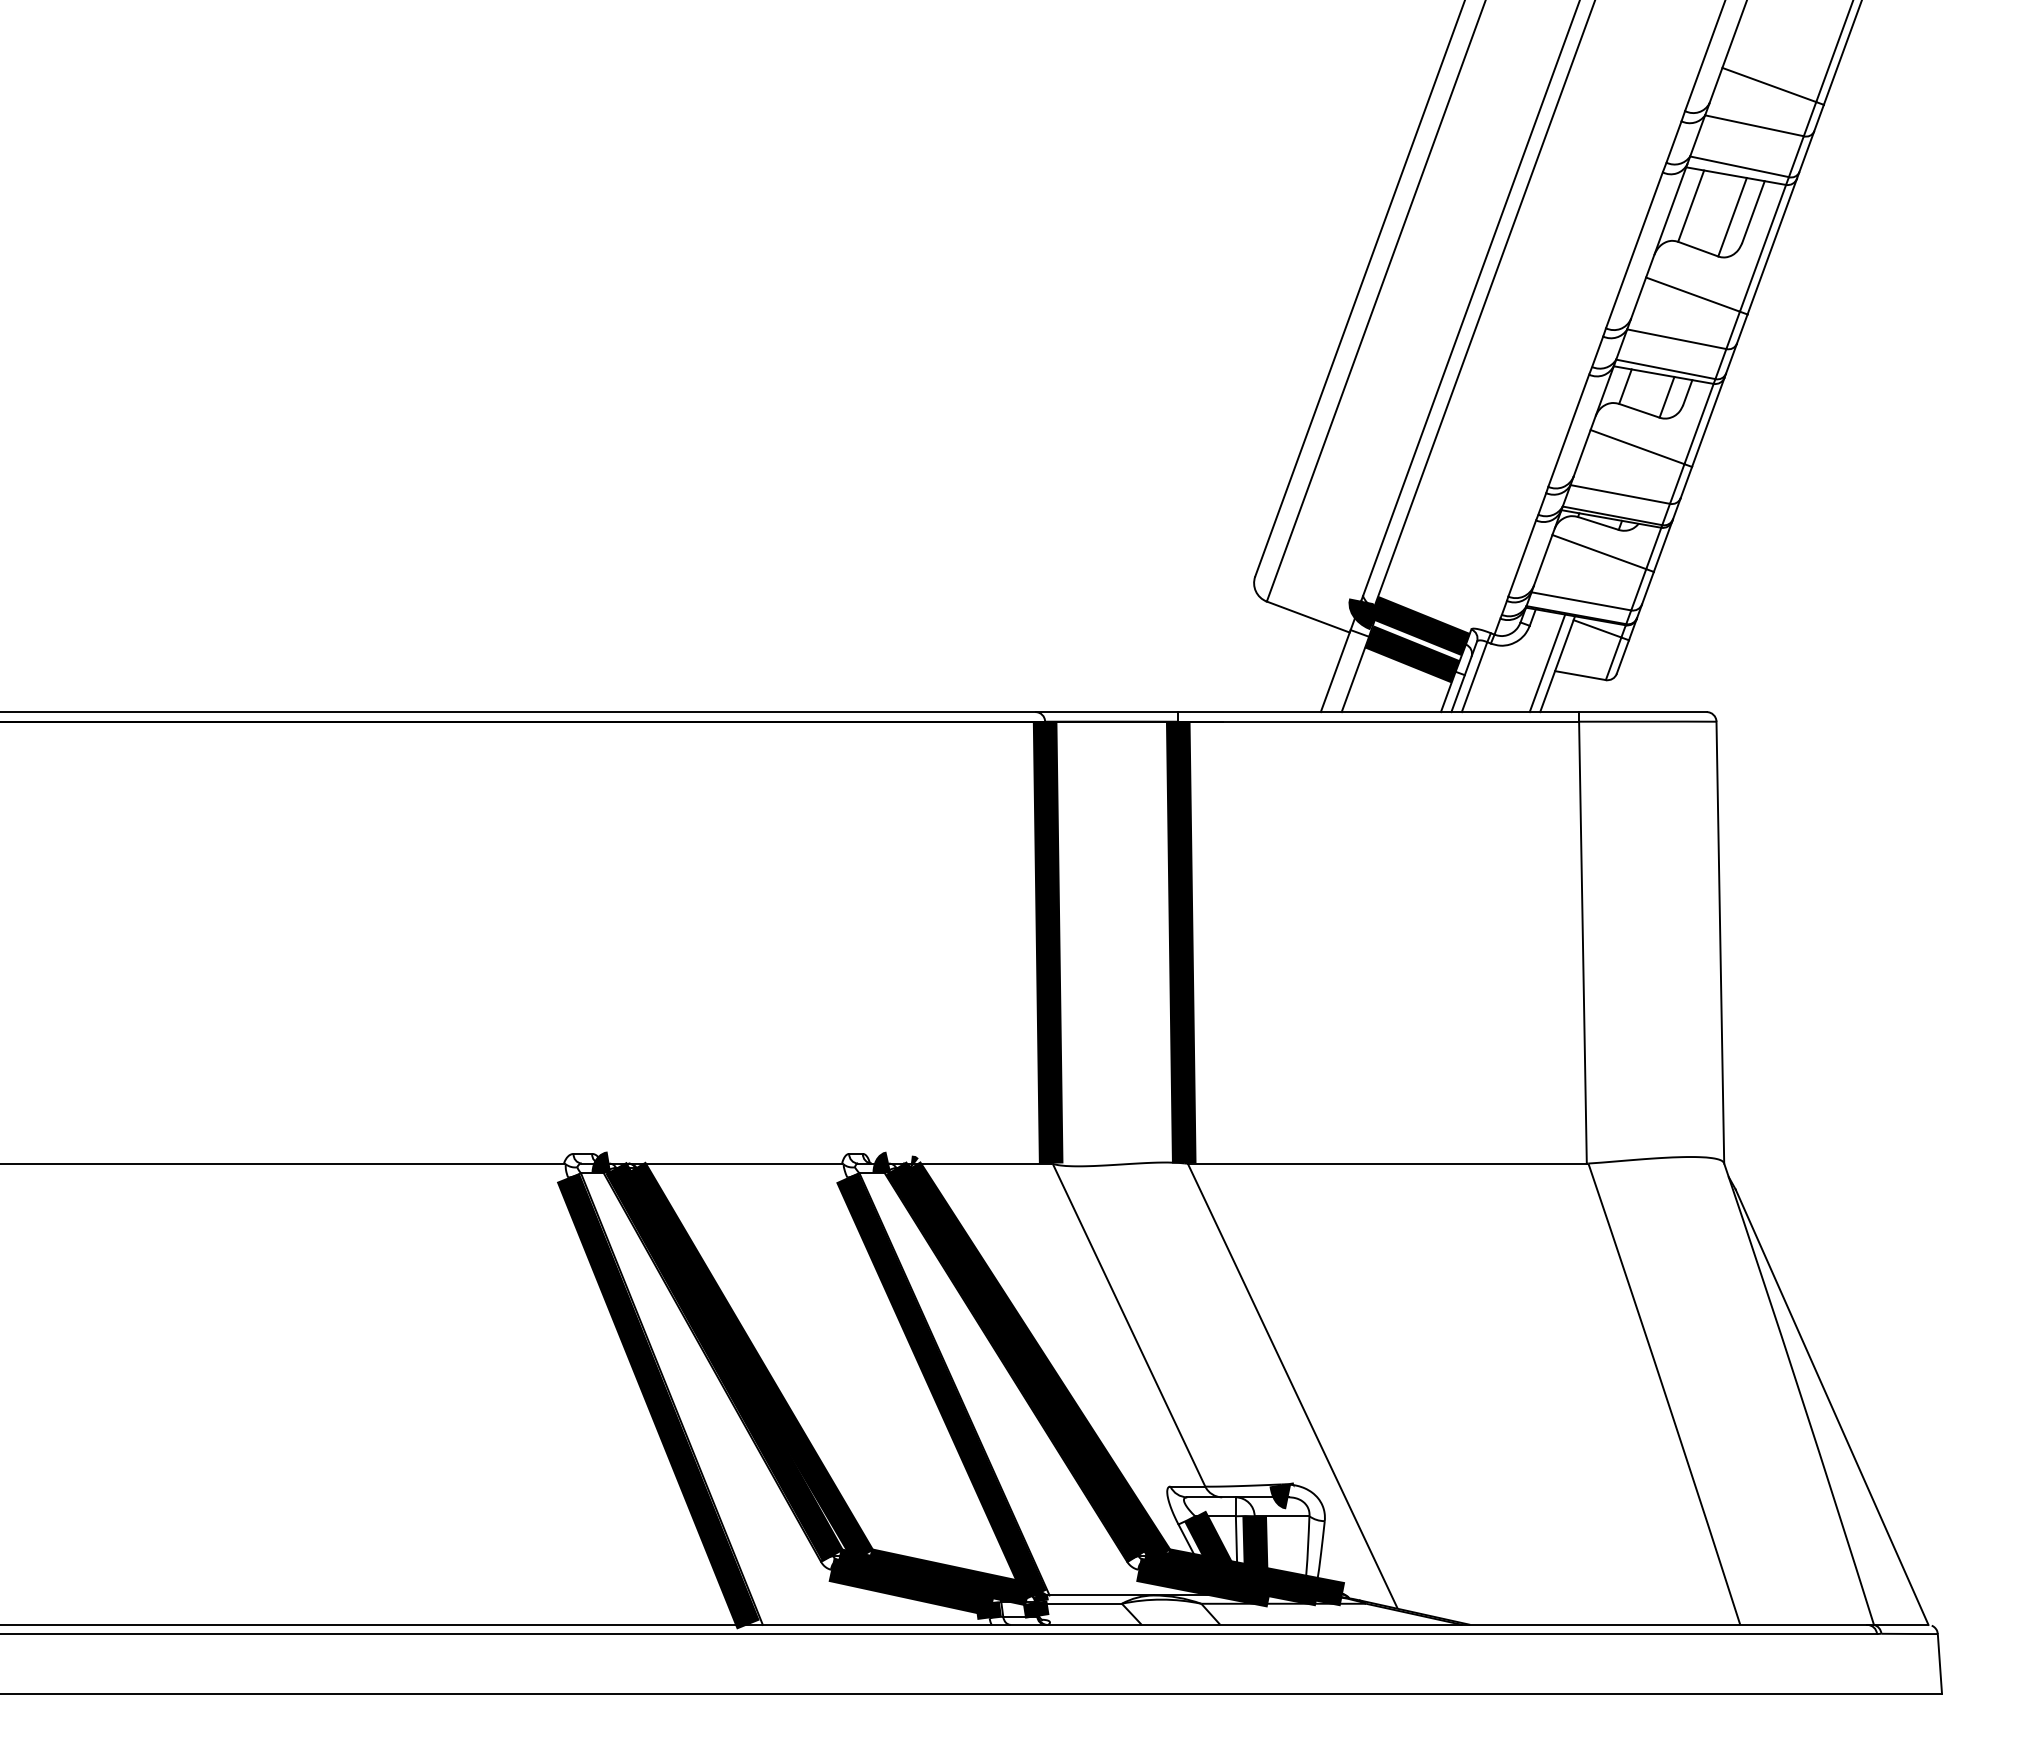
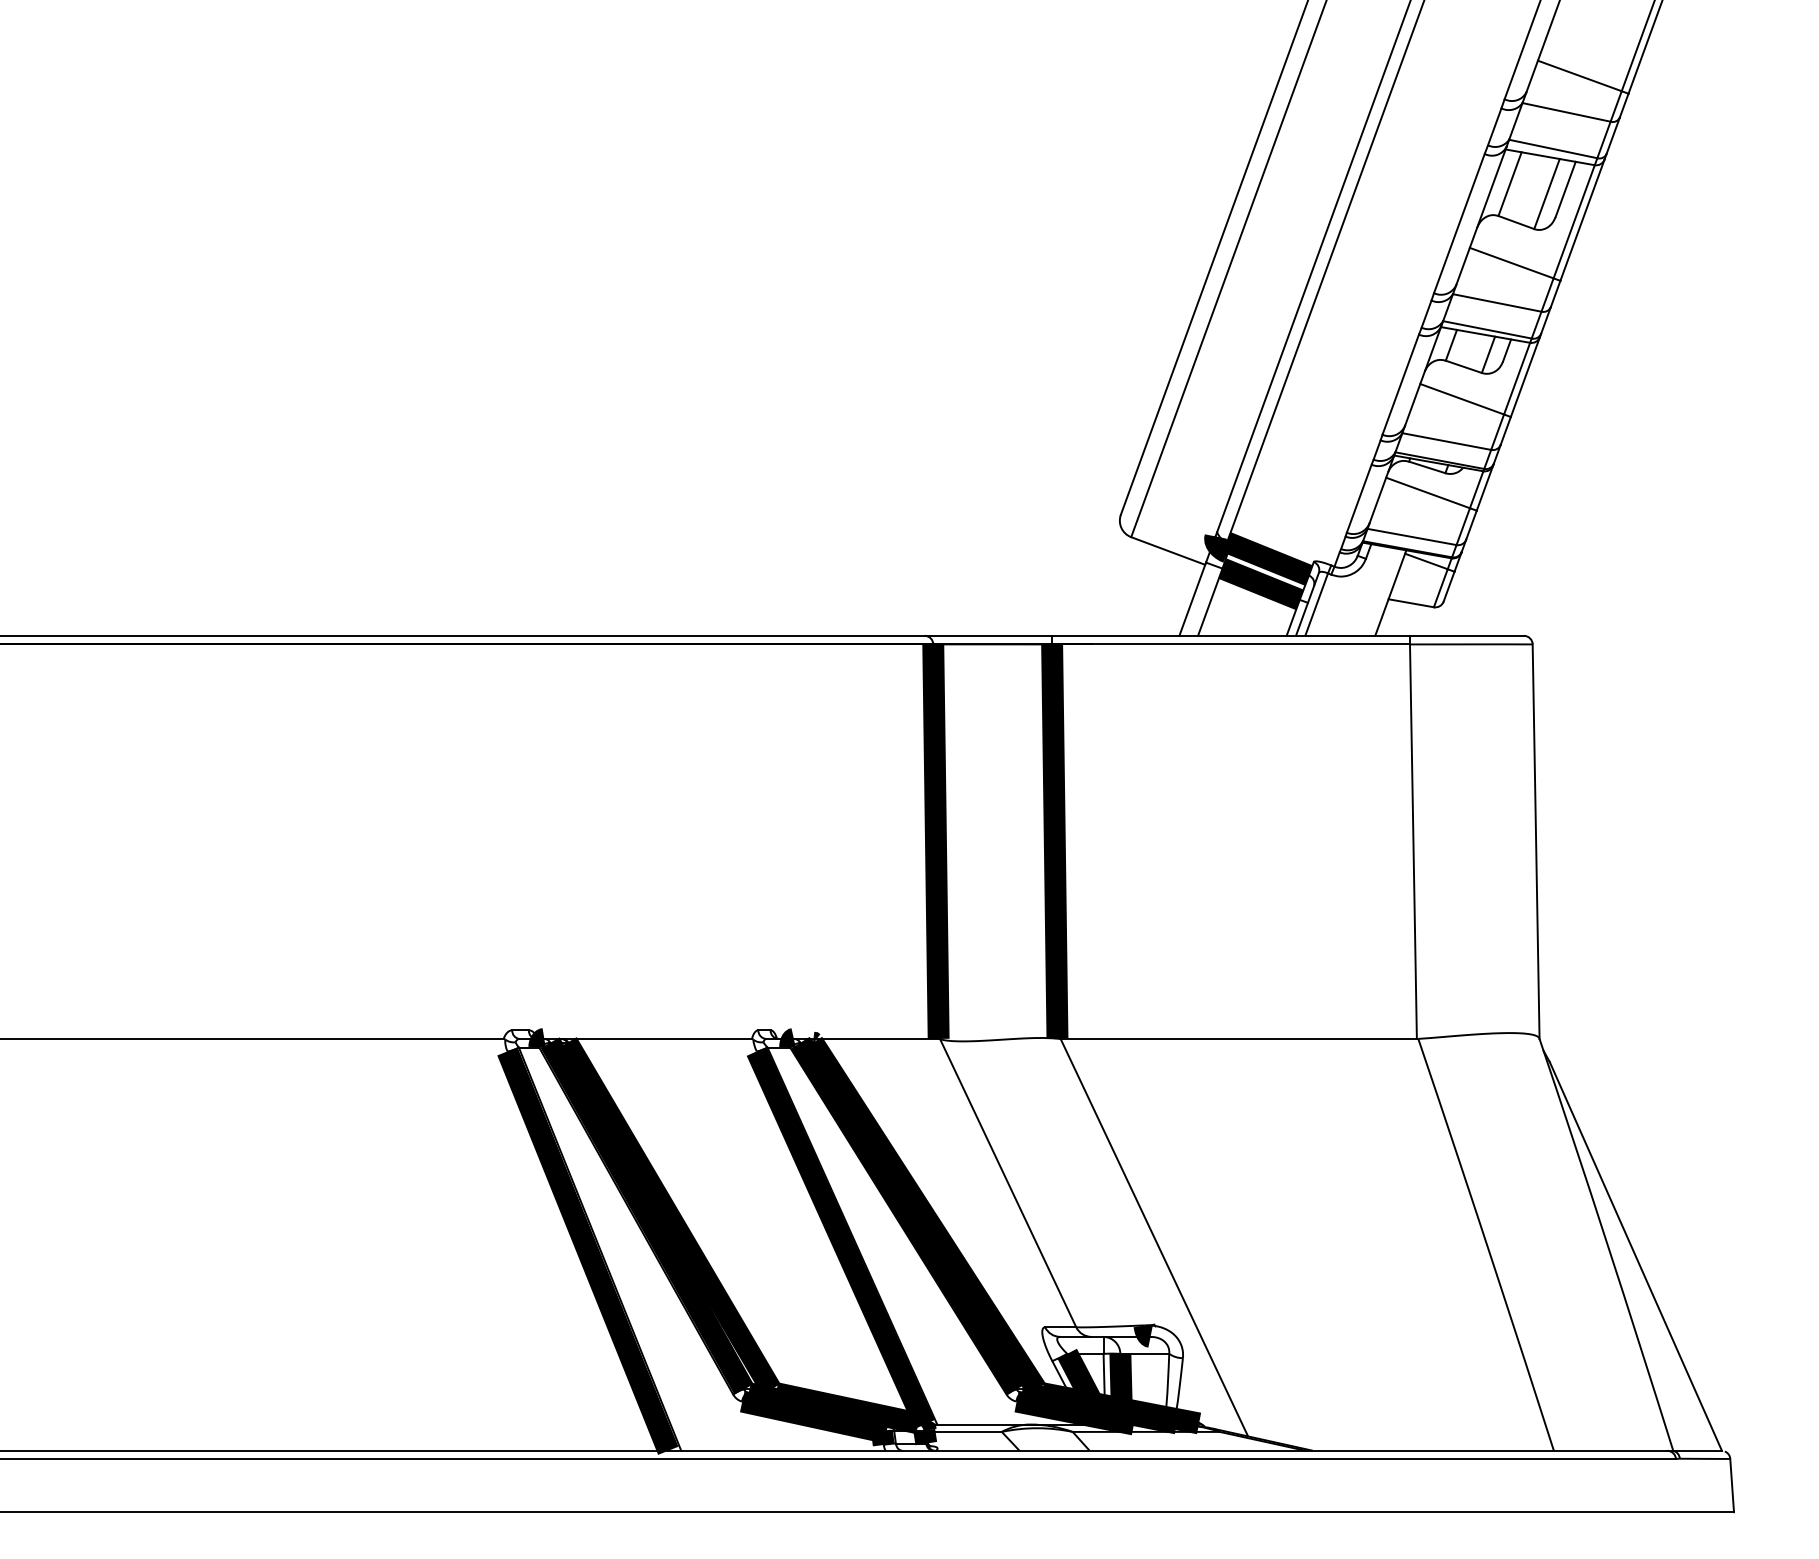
line: (1547, 663) -> (1381, 592), removed

